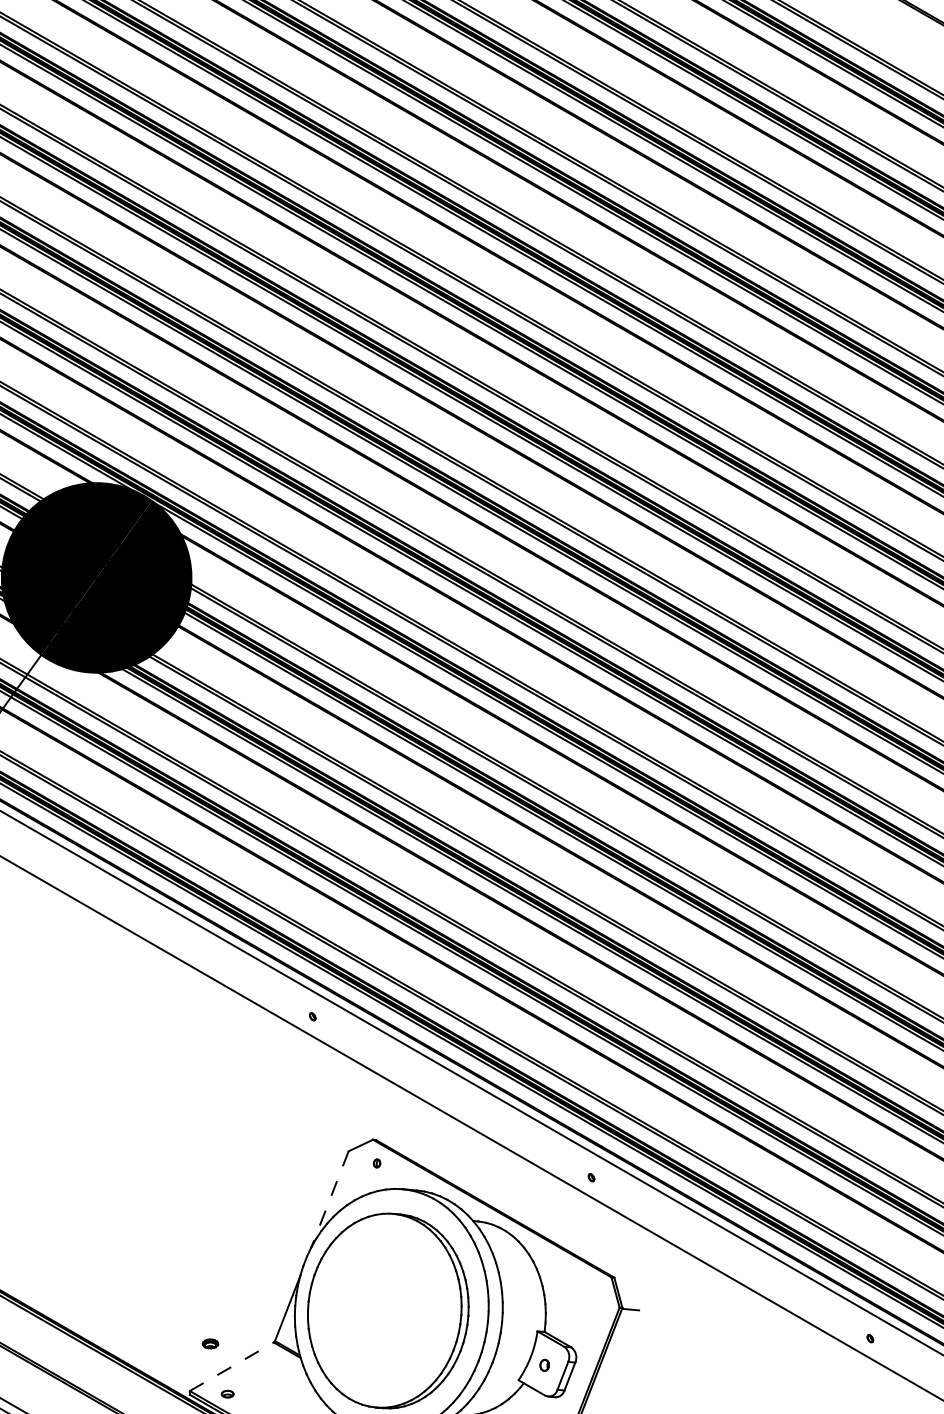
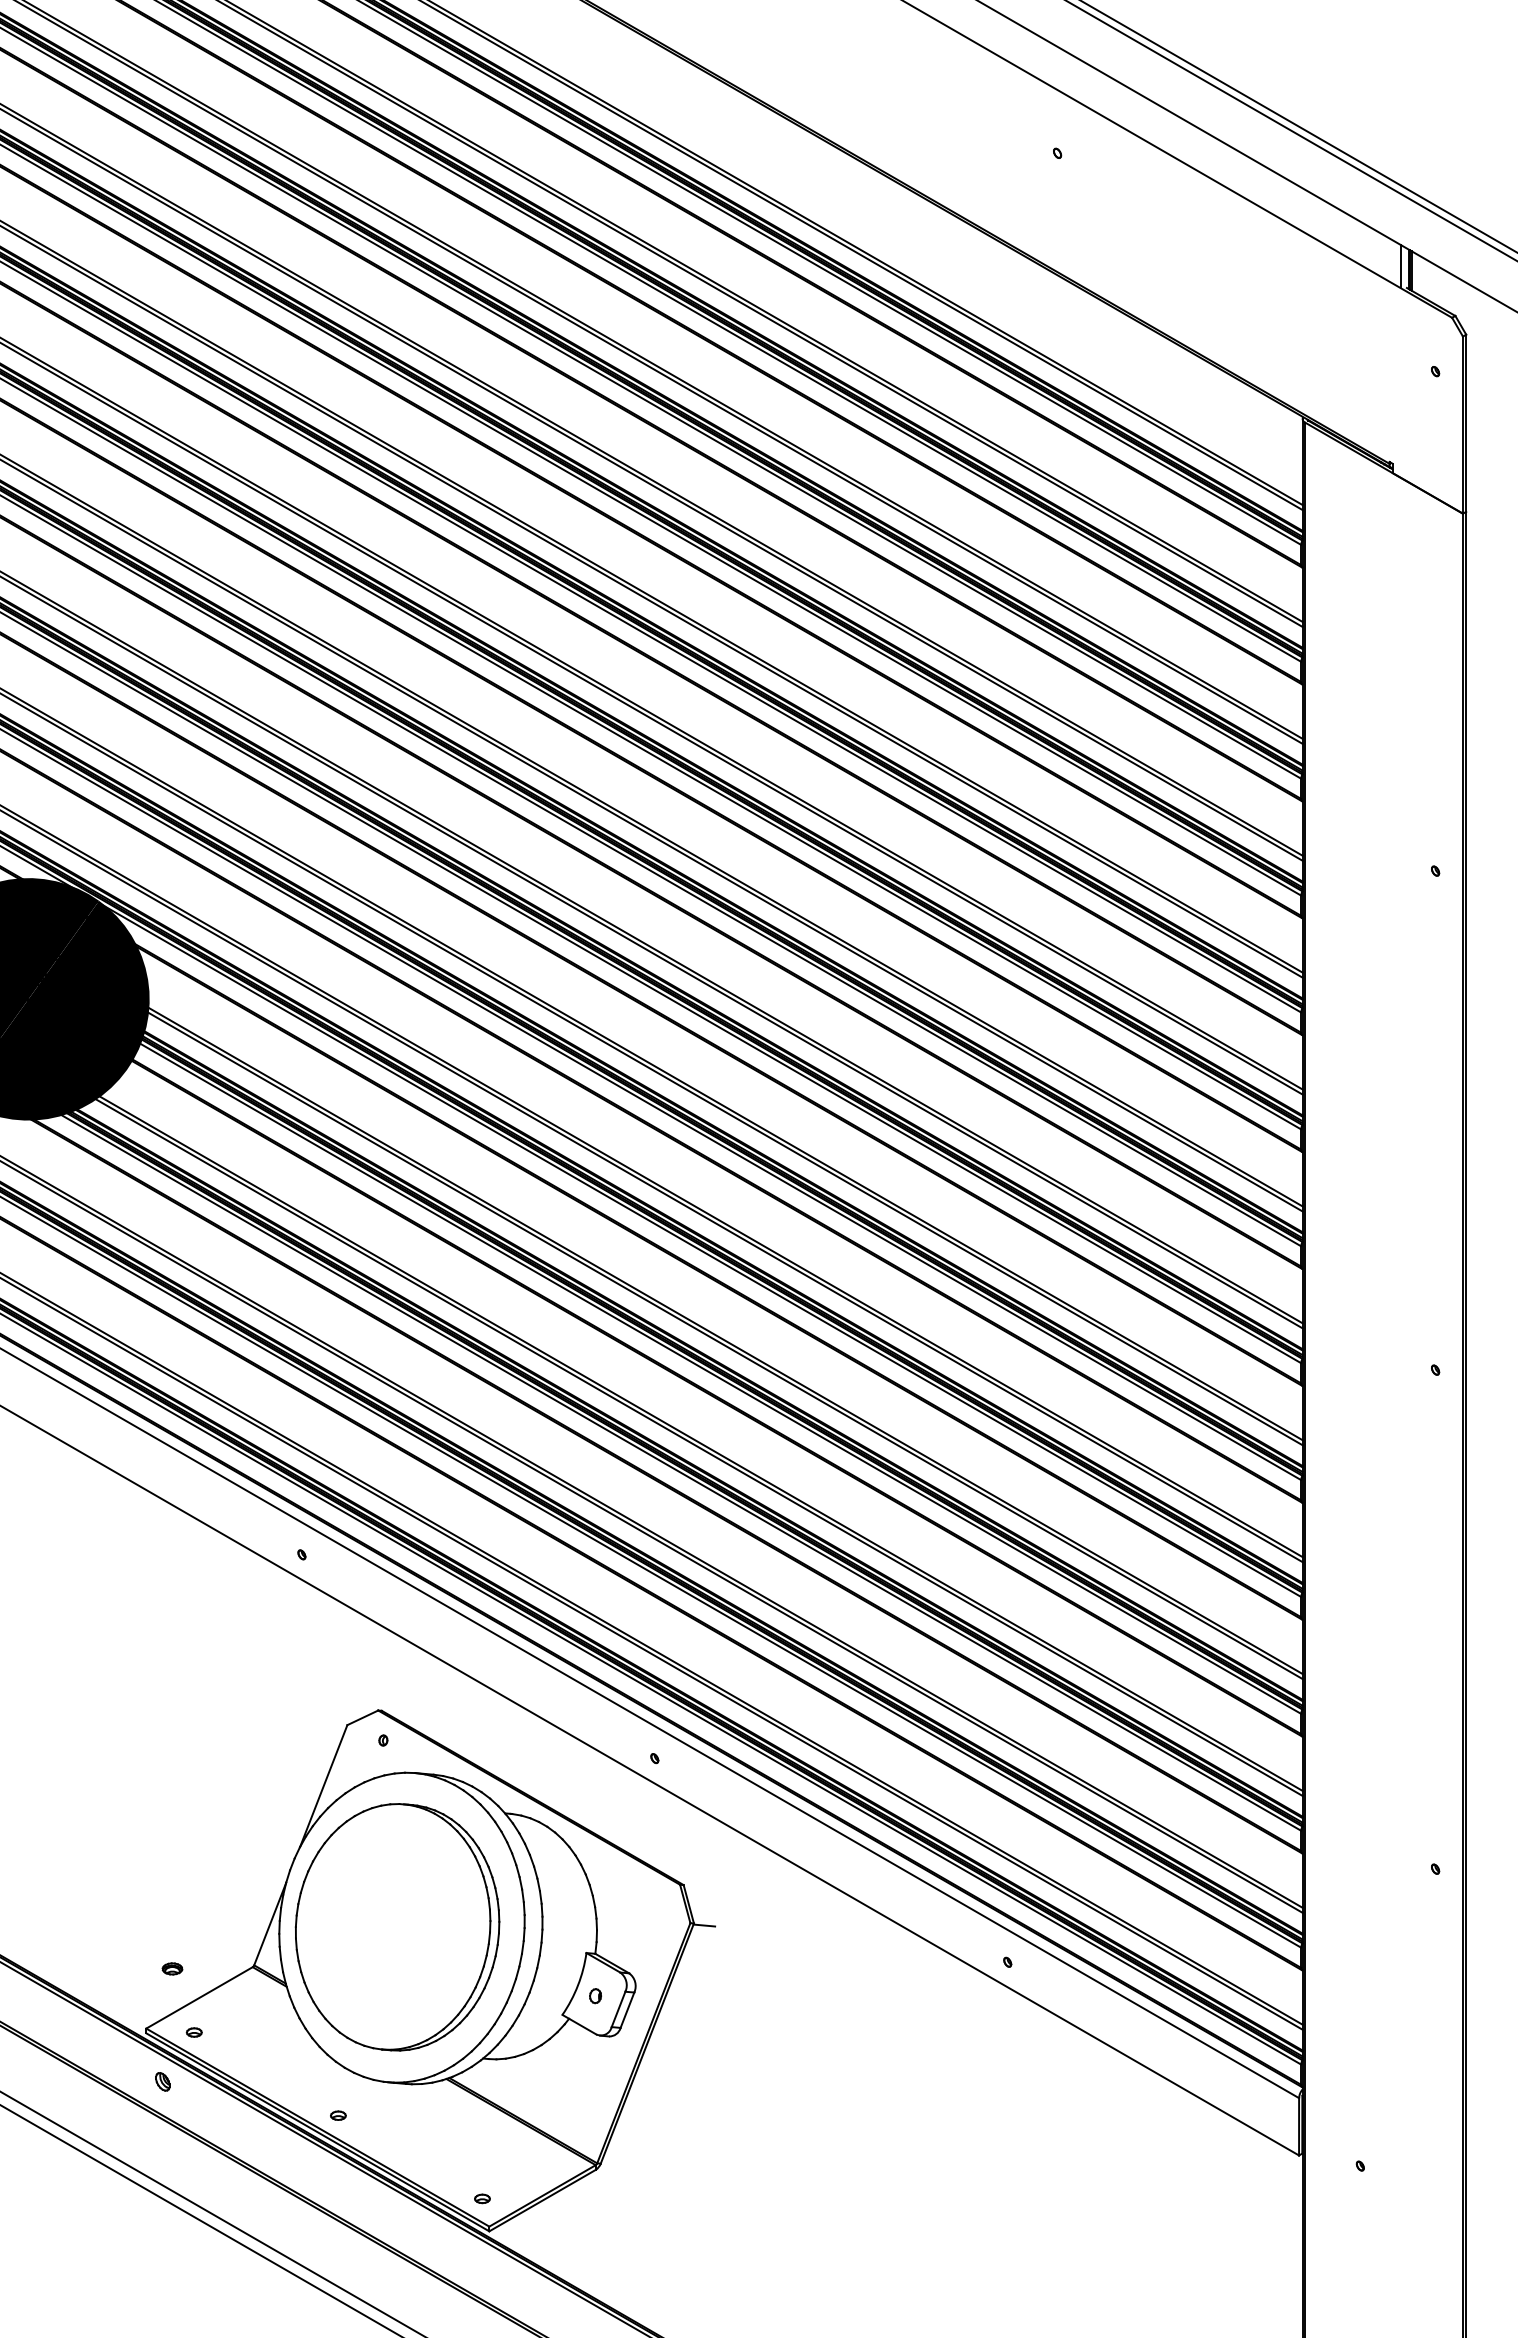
line: (329, 1199) -> (323, 1786), dashed -> solid
line: (231, 1366) -> (199, 1997), dashed -> solid

